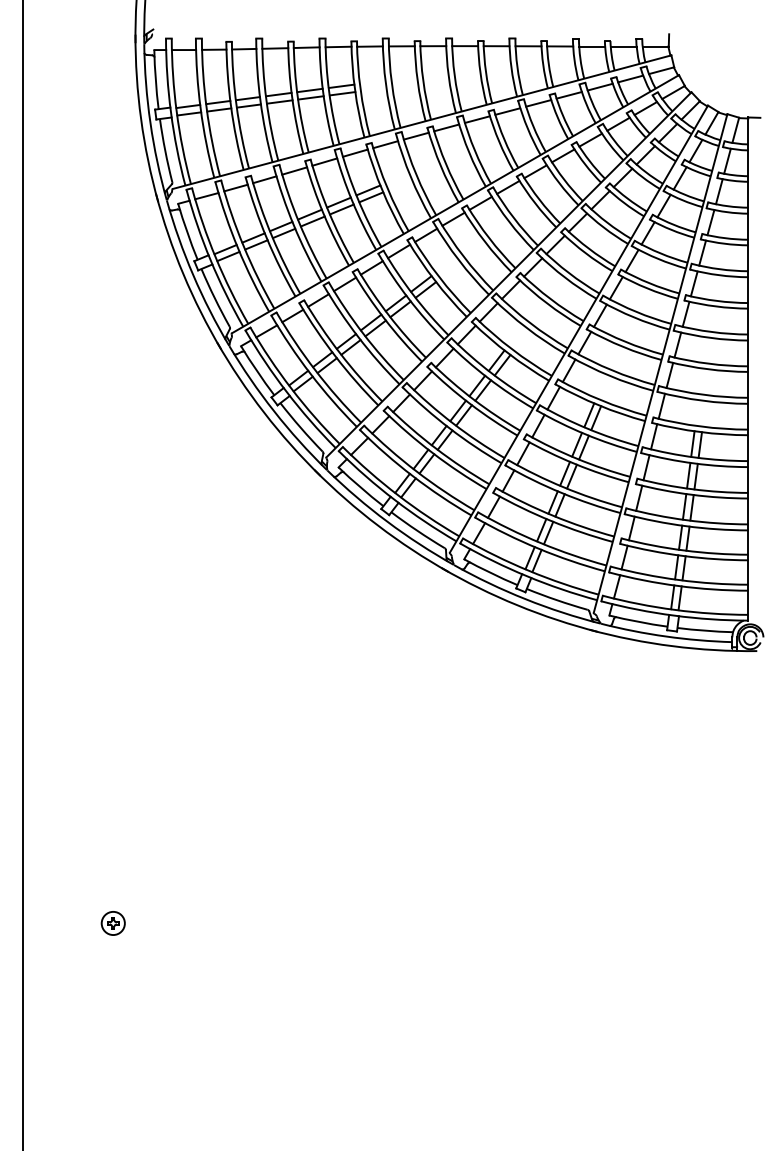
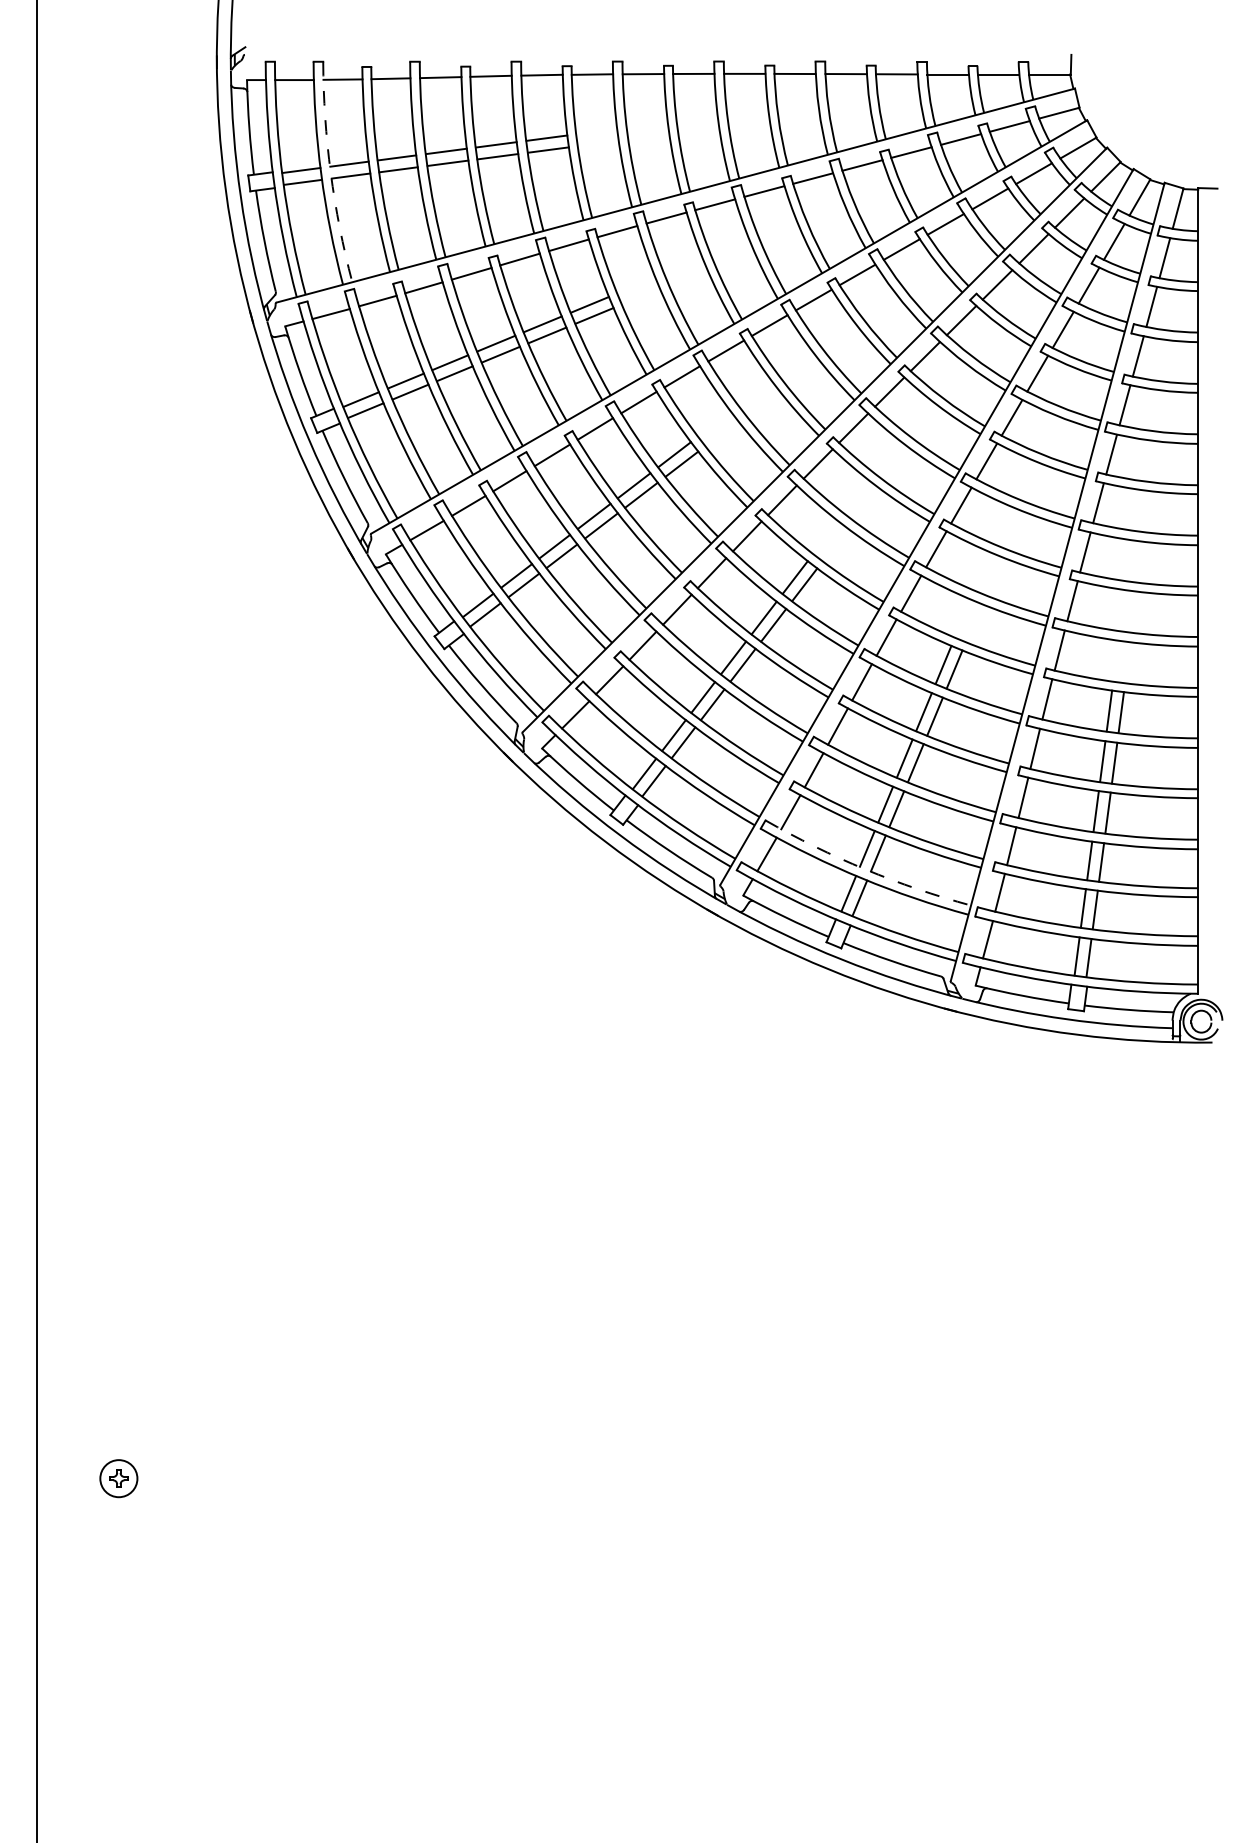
arc: (206, 108) -> (330, 173), solid -> dashed
arc: (540, 543) -> (865, 870), solid -> dashed
part: (112, 923) -> (117, 1478), moved

